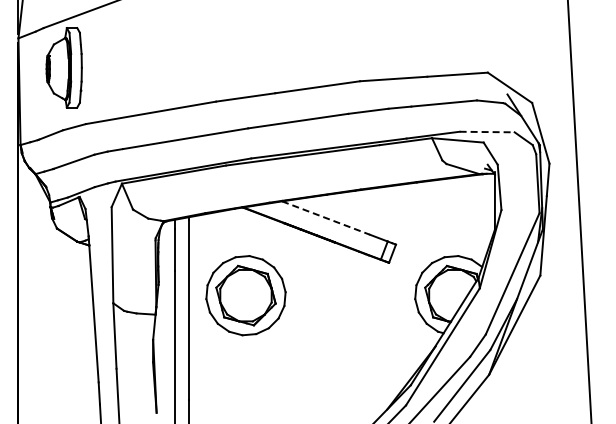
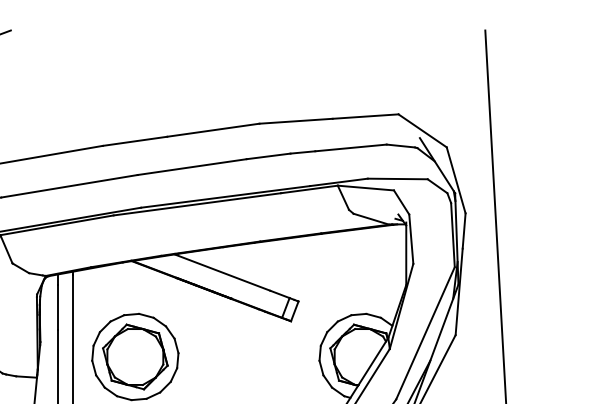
line: (487, 132) -> (398, 179), dashed -> solid
line: (326, 218) -> (222, 273), dashed -> solid

